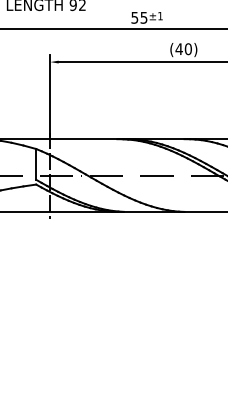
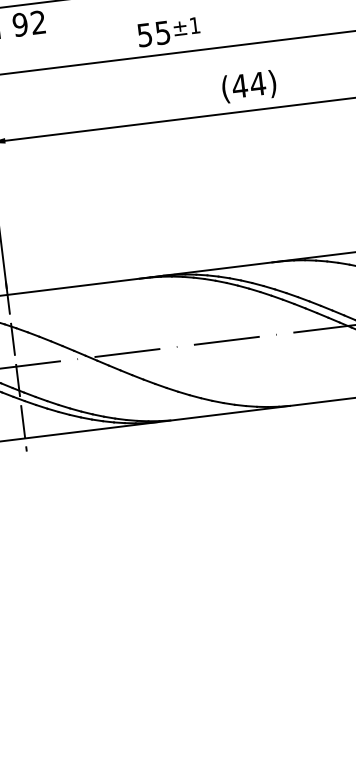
text: (188, 49) -> (258, 84), (40) -> (44)

